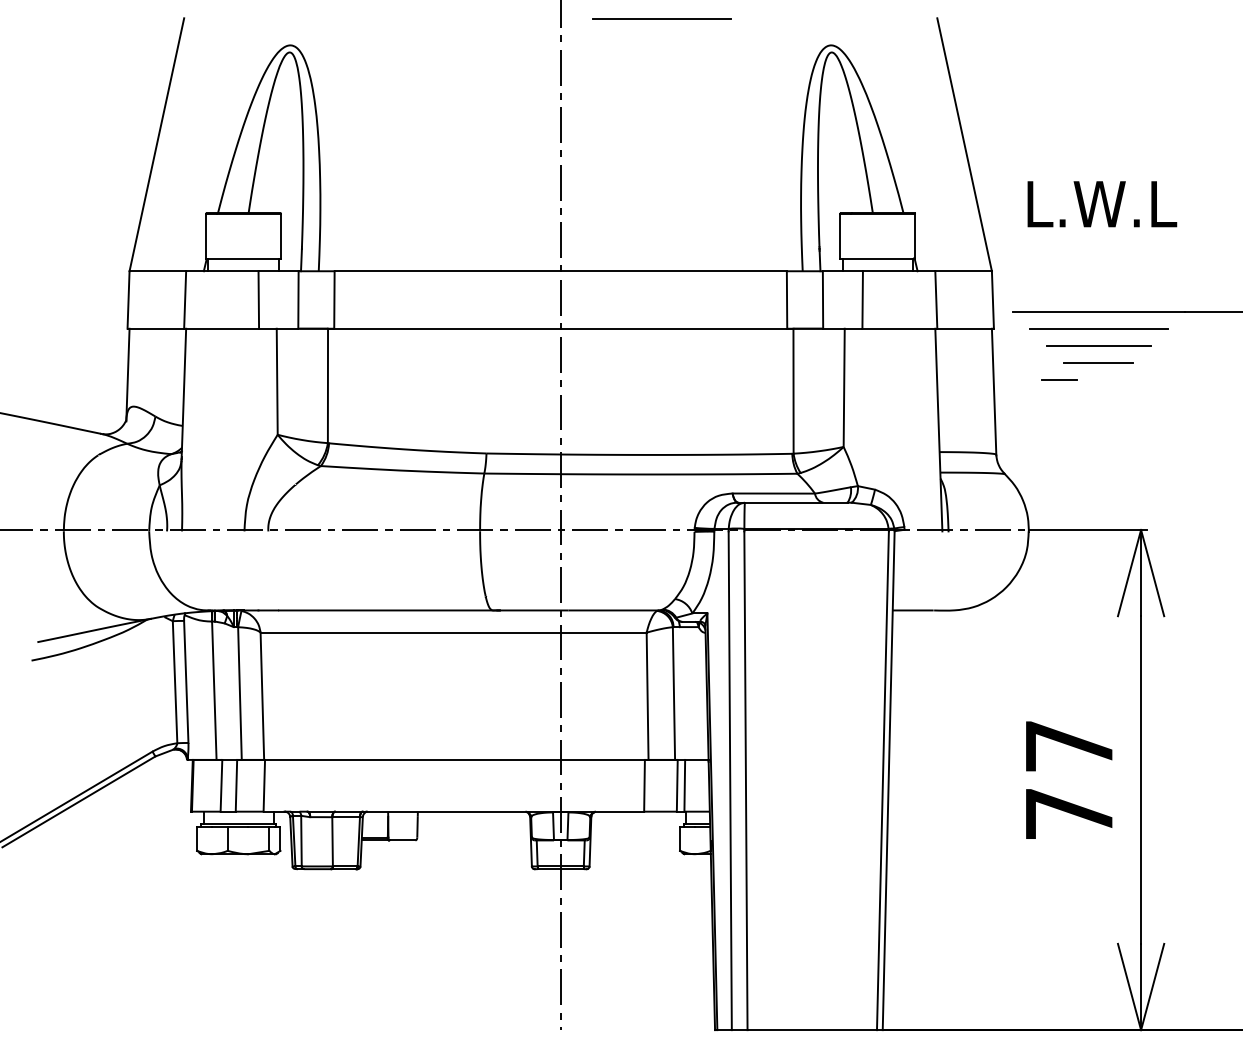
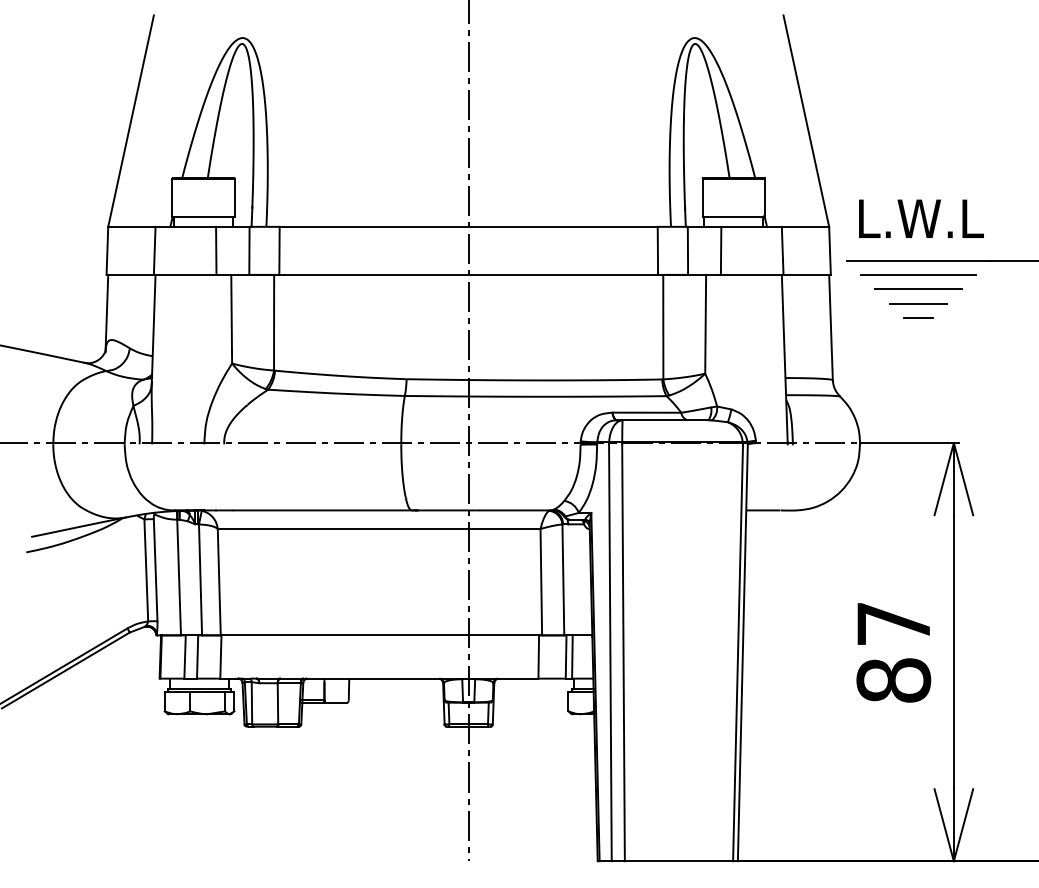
line: (662, 18) -> (553, 15), removed
text: (1102, 203) -> (921, 218), moved
line: (1059, 379) -> (918, 317), moved
text: (1068, 813) -> (893, 680), 77 -> 87

